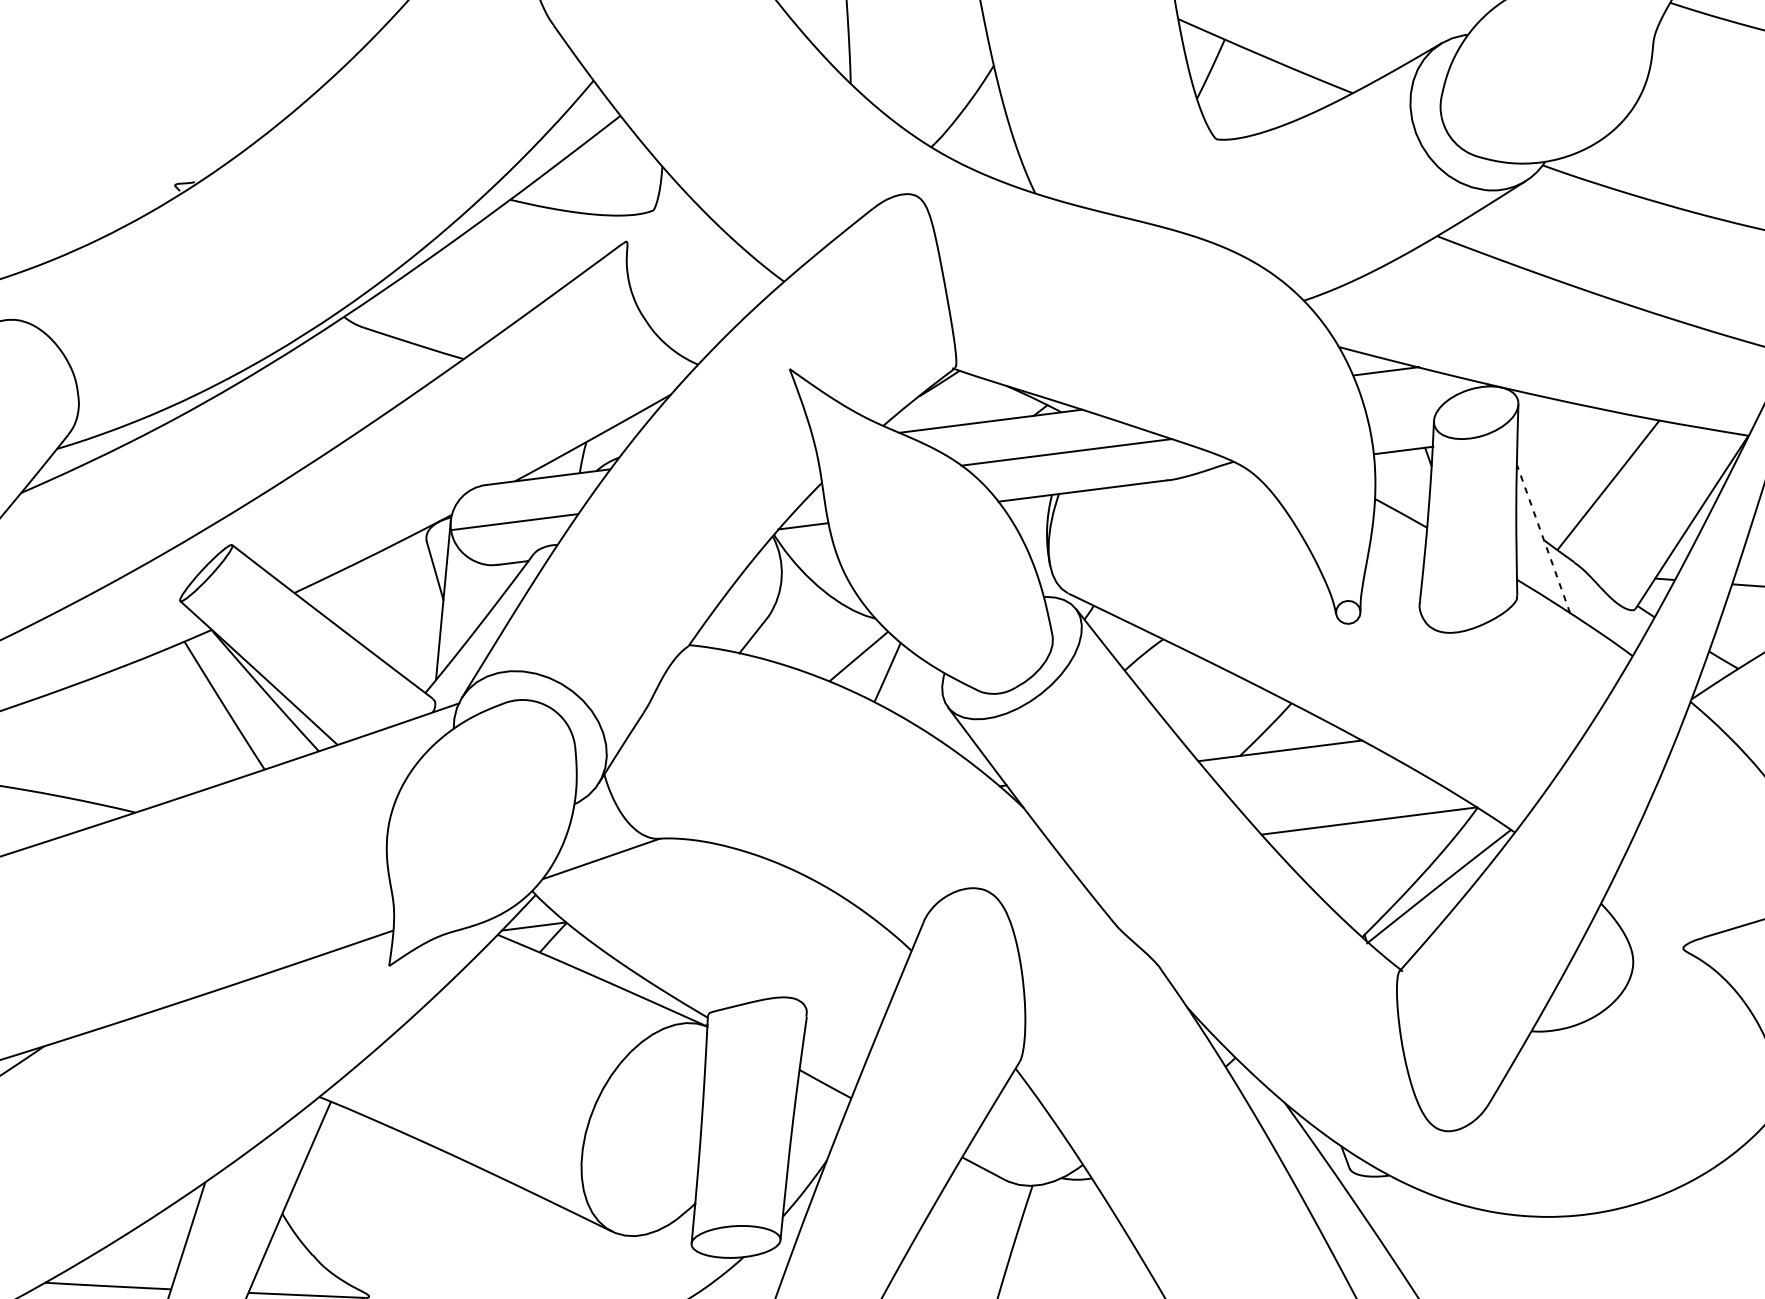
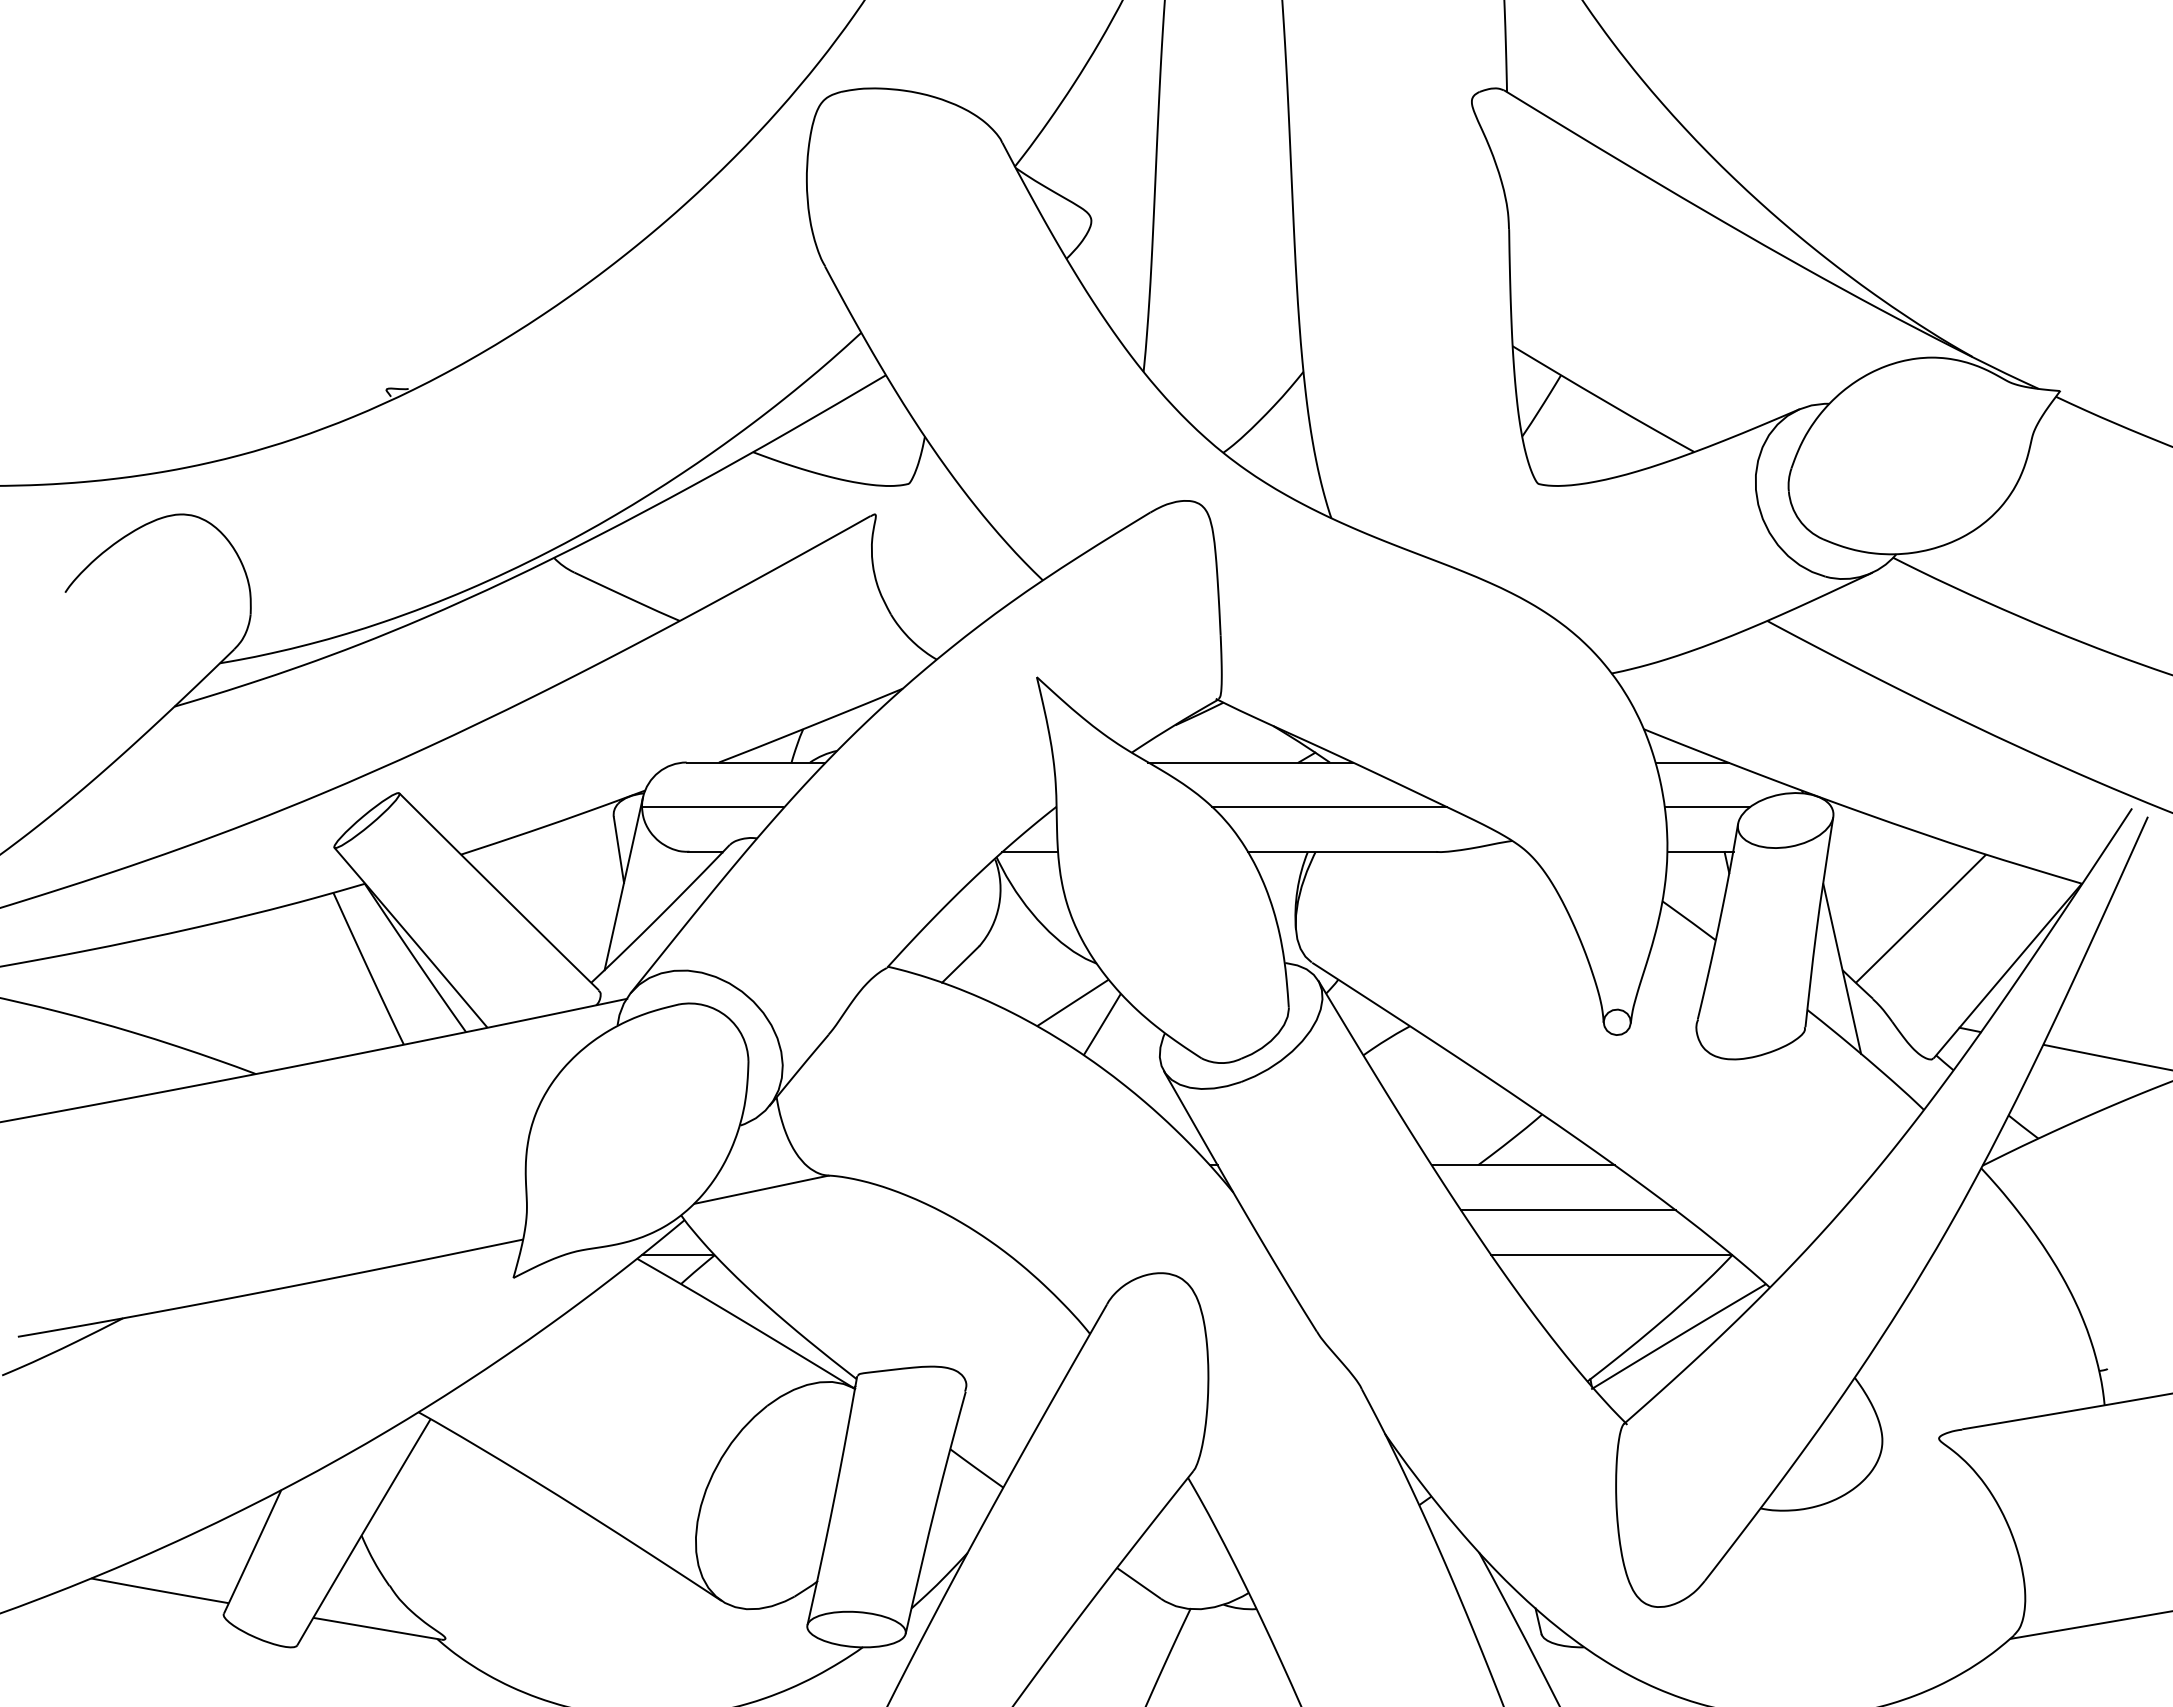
line: (1404, 409) -> (1707, 807), added
line: (1543, 539) -> (1842, 969), dashed -> solid
line: (1324, 785) -> (1567, 1209), added

